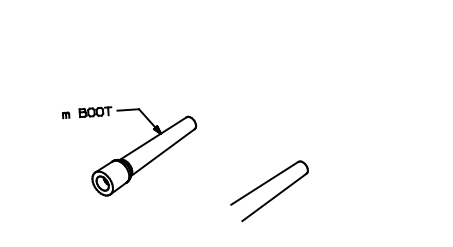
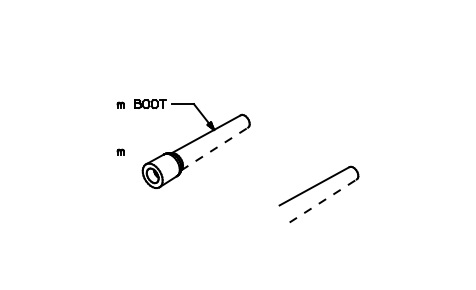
line: (162, 153) -> (214, 149), solid -> dashed
part: (68, 161) -> (120, 151), added
line: (274, 197) -> (323, 201), solid -> dashed

